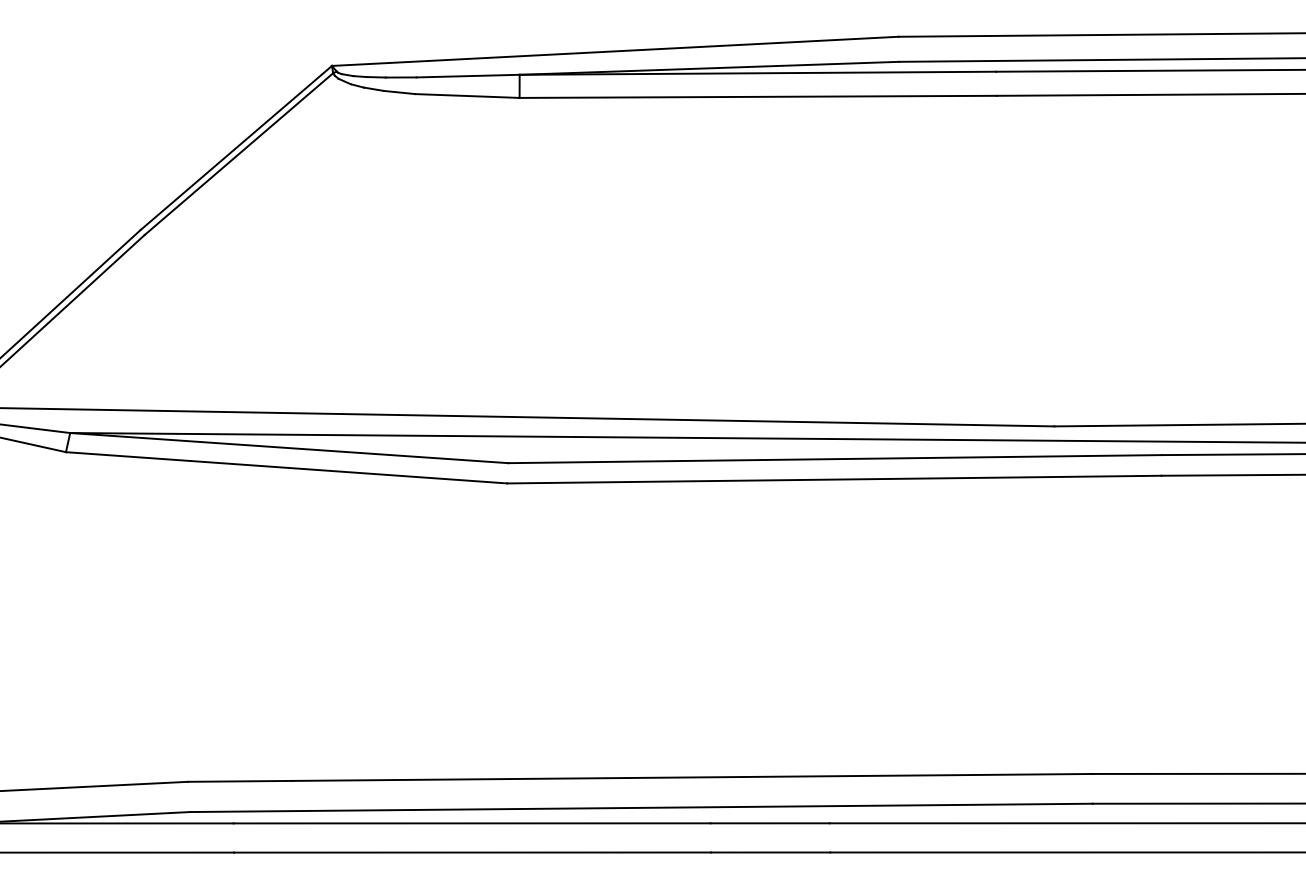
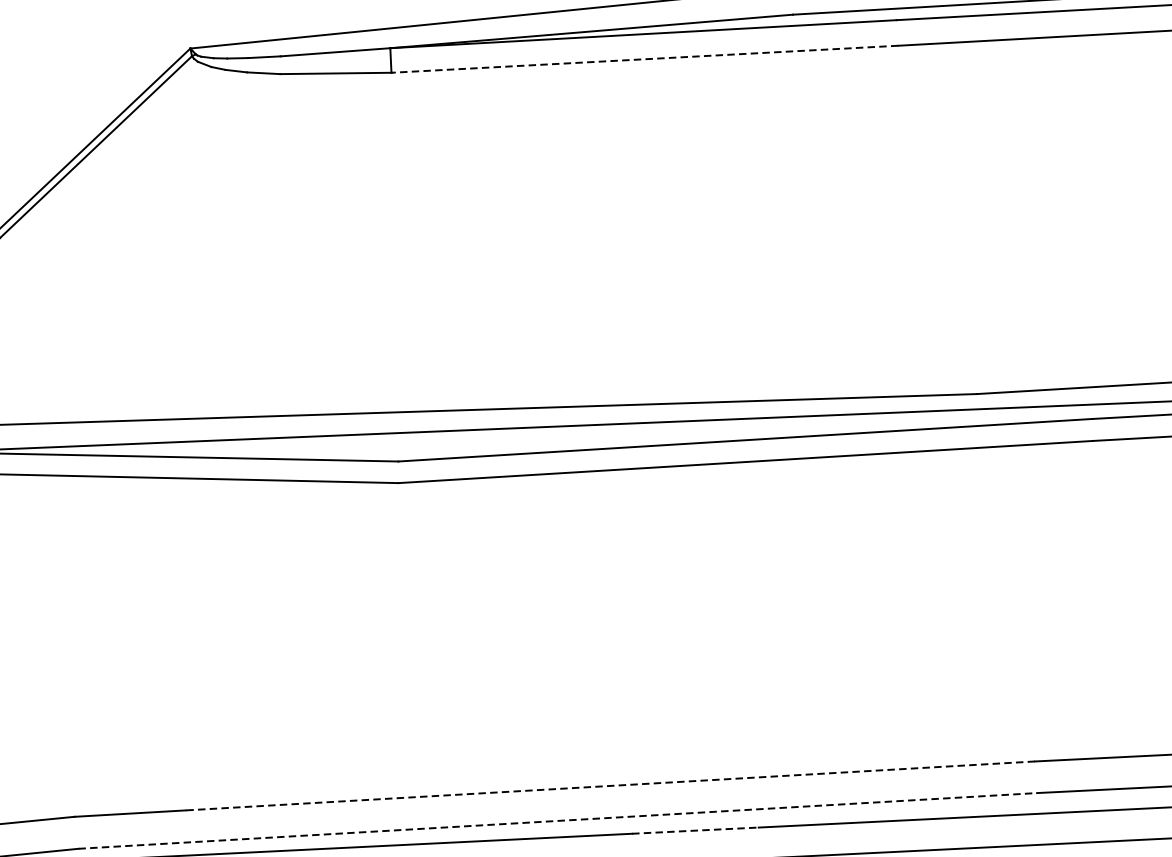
line: (758, 96) -> (645, 58), solid -> dashed
line: (692, 777) -> (610, 785), solid -> dashed
line: (641, 807) -> (557, 820), solid -> dashed
line: (770, 823) -> (695, 830), solid -> dashed

